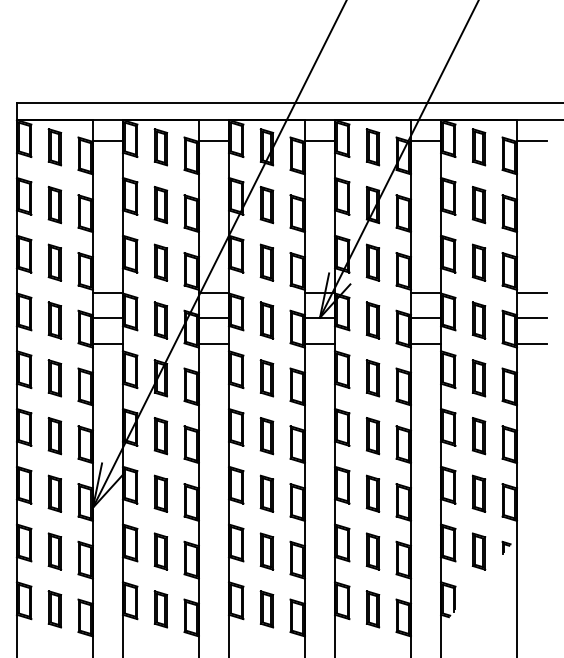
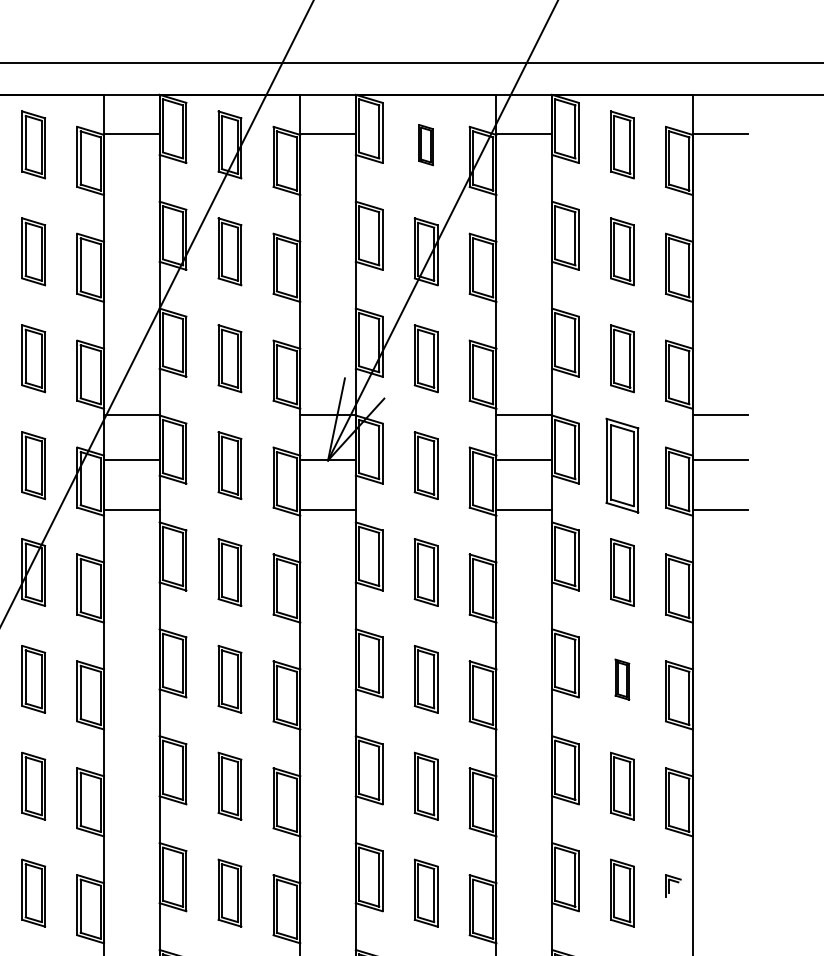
part: (372, 147) -> (425, 145), size x0.6
part: (478, 320) -> (621, 465), size x1.4
part: (478, 436) -> (621, 680), size x0.6

